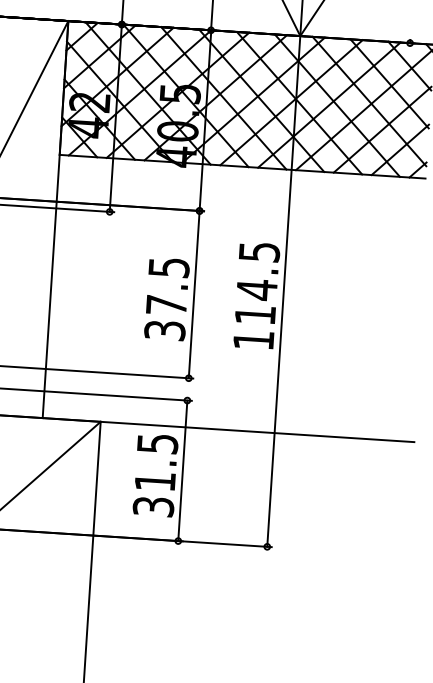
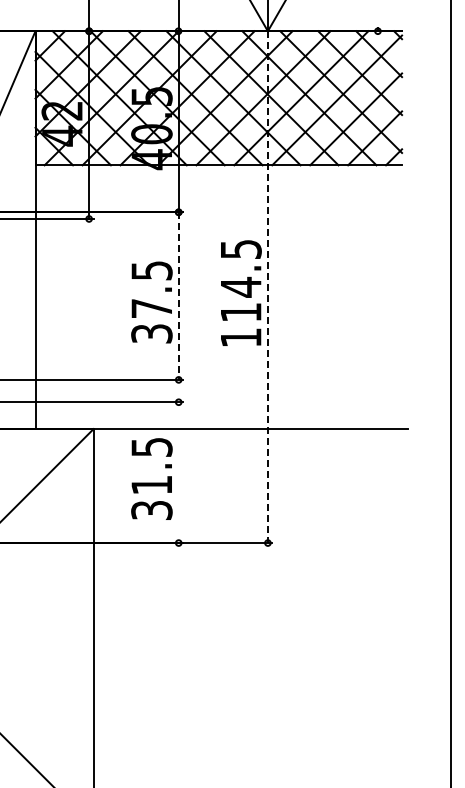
line: (283, 291) -> (267, 287), solid -> dashed
line: (193, 295) -> (178, 296), solid -> dashed
line: (182, 470) -> (178, 472), removed

